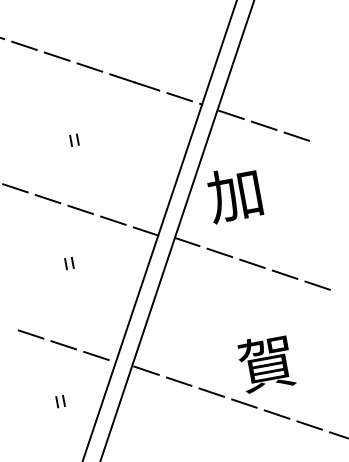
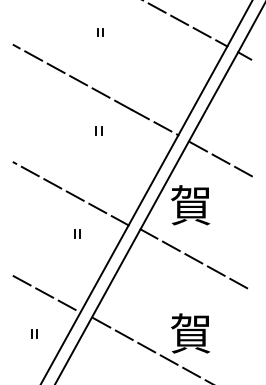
part: (73, 139) -> (98, 130), moved
text: (235, 194) -> (190, 205), 加 -> 賀
part: (68, 263) -> (77, 233), moved

